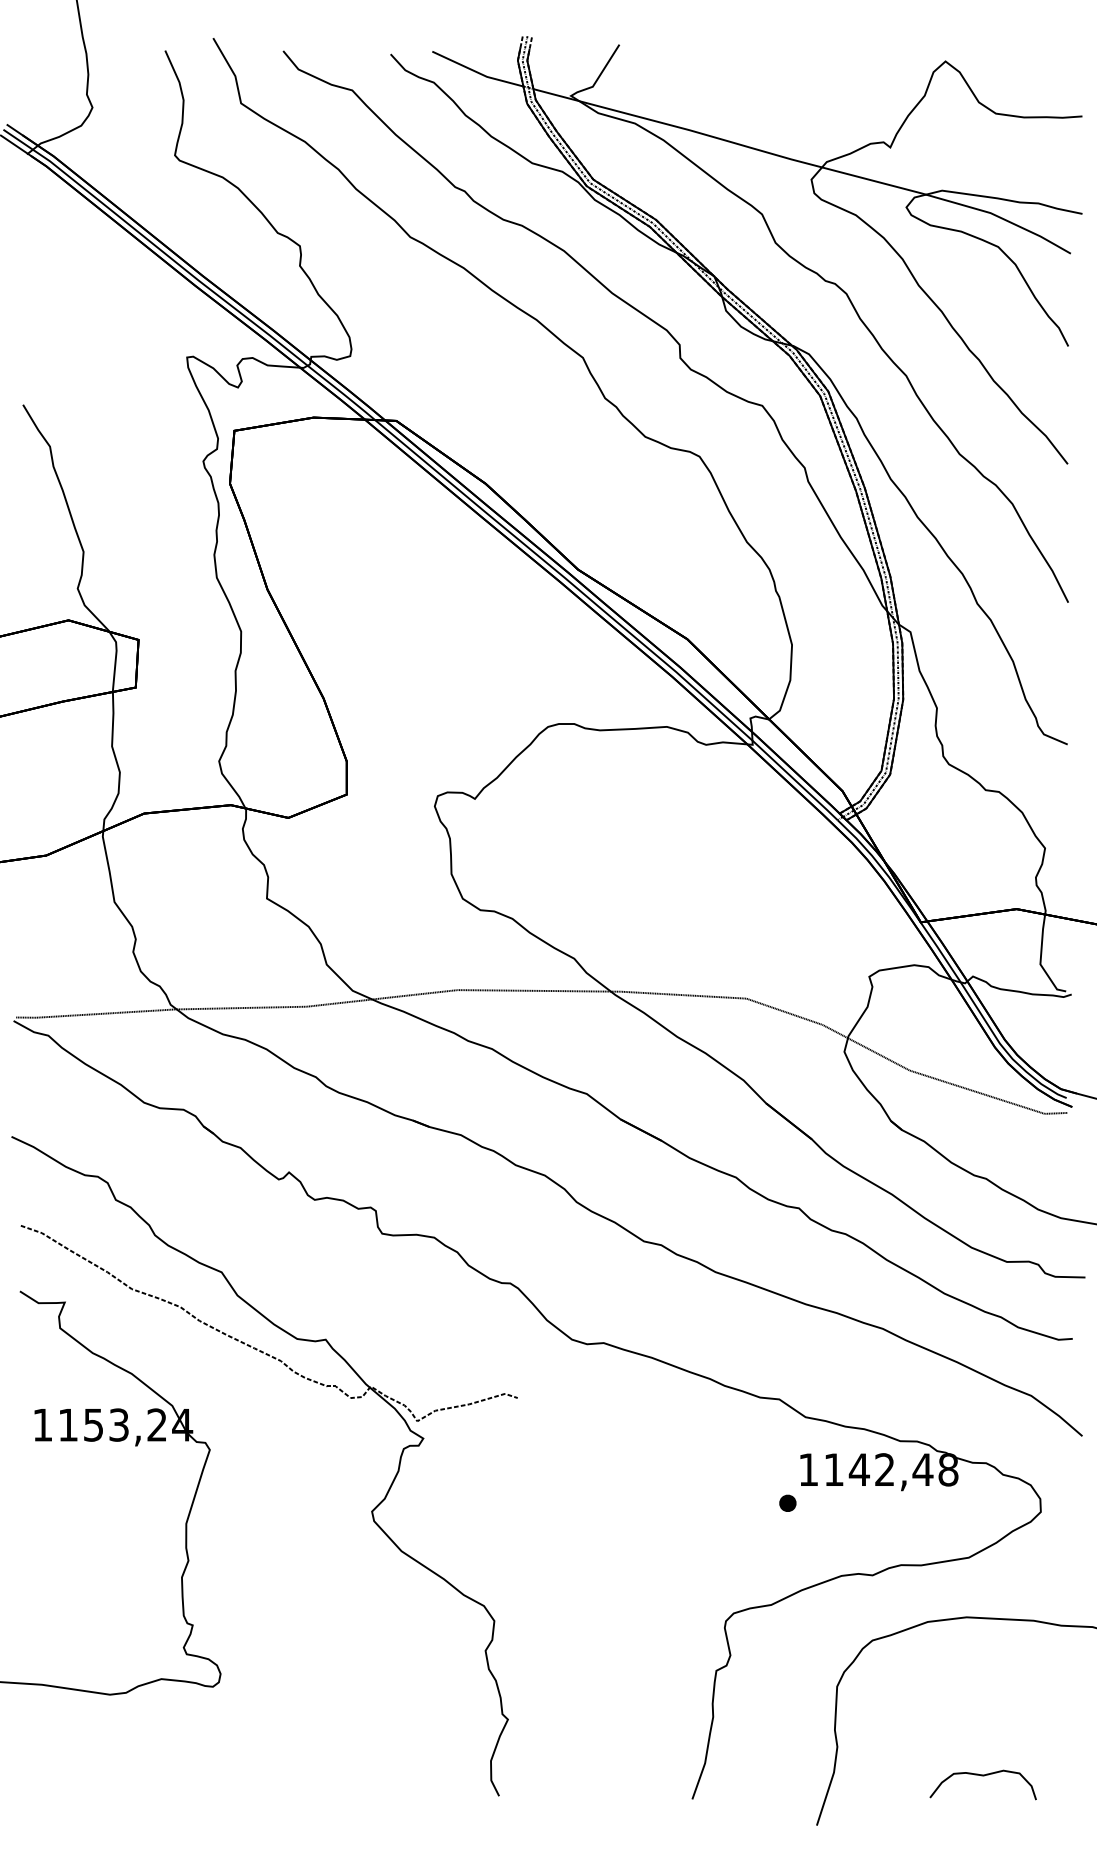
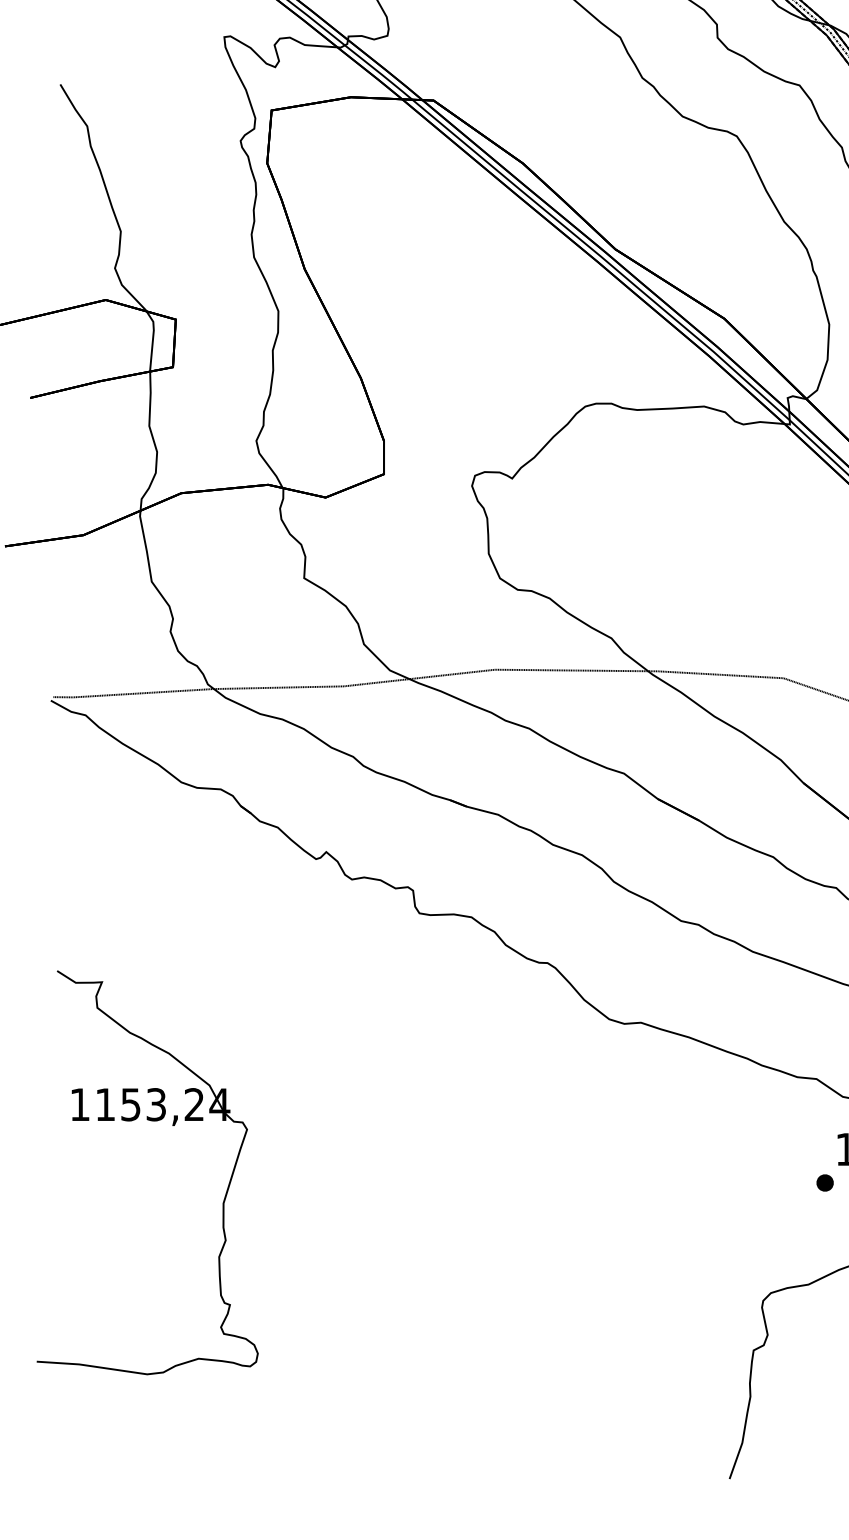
part: (303, 1378) -> (340, 1058), removed

